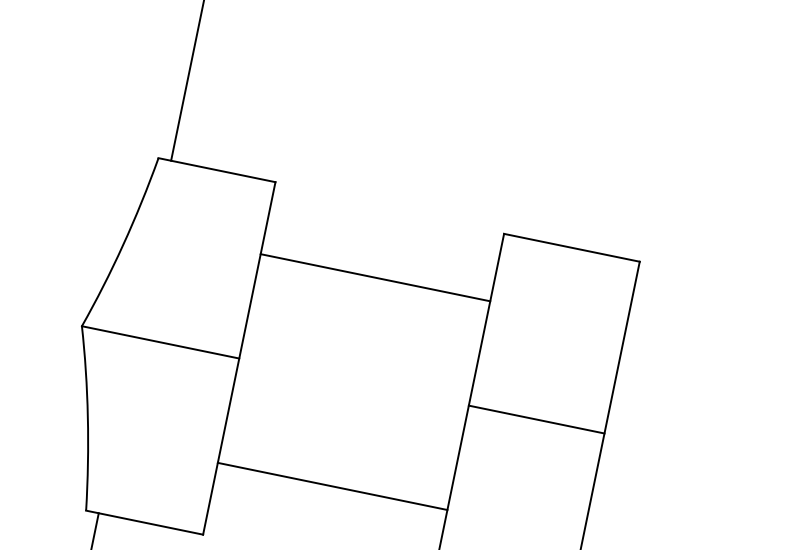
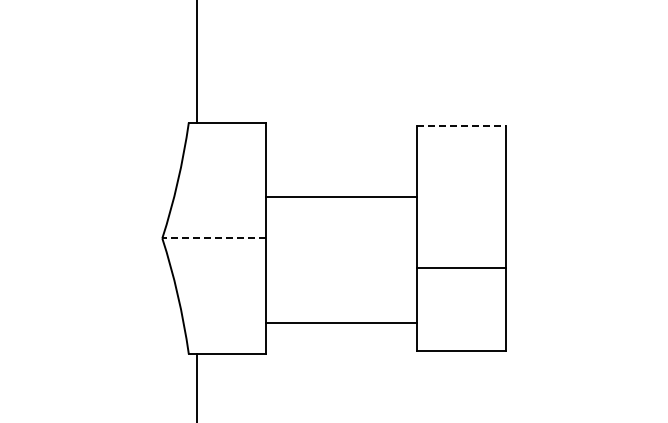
line: (572, 247) -> (461, 125), solid -> dashed
line: (374, 277) -> (340, 196), moved
line: (161, 342) -> (214, 238), solid -> dashed
line: (535, 419) -> (460, 268), moved
line: (331, 485) -> (340, 322), moved

